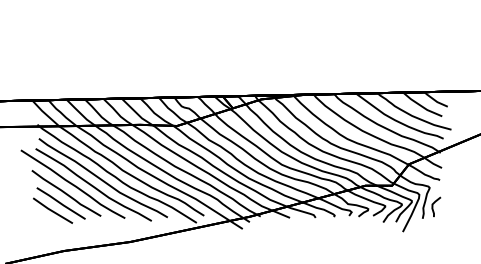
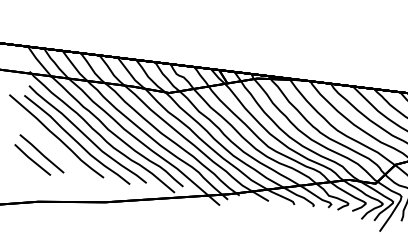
curve: (66, 193) -> (48, 144), removed

